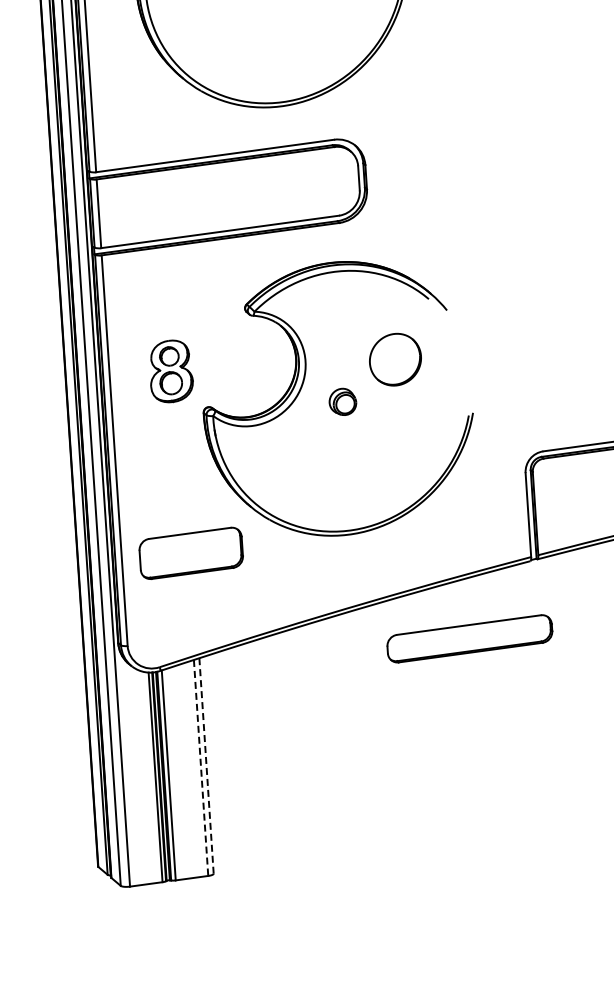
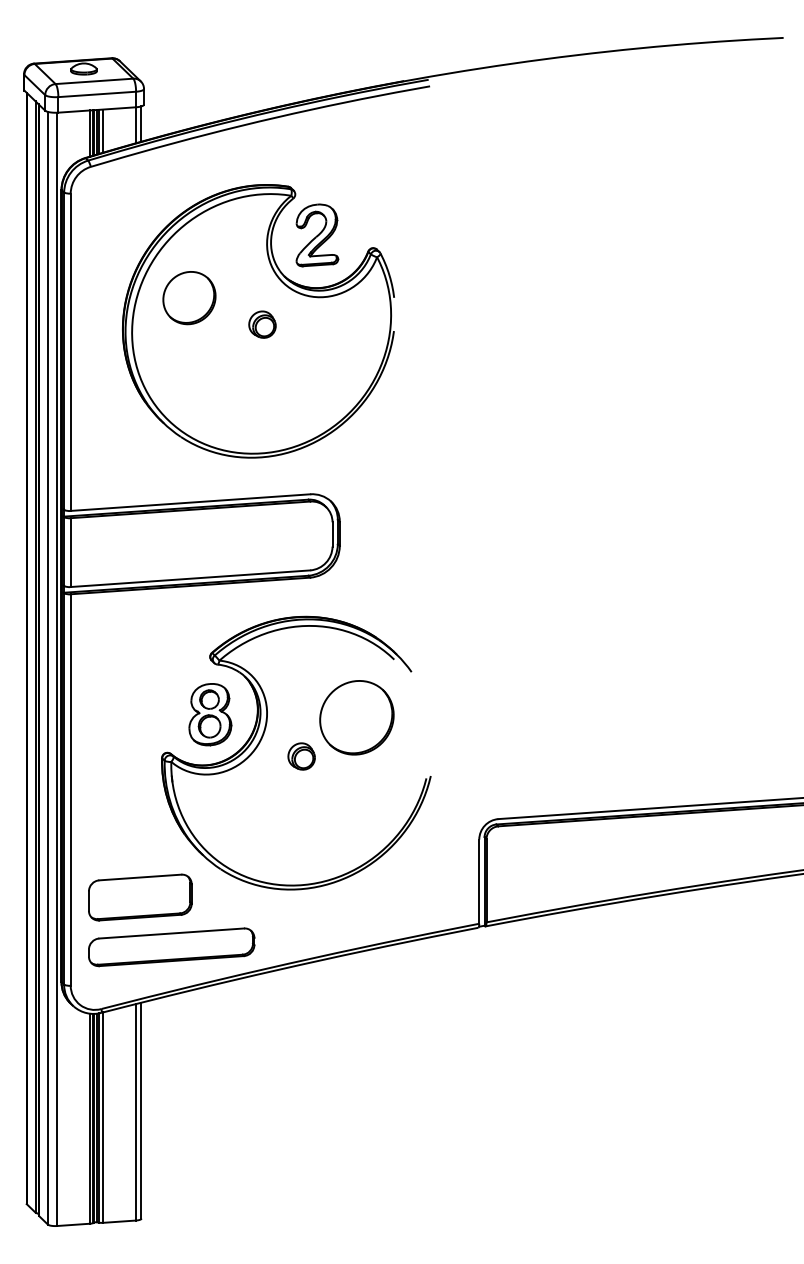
part: (395, 359) -> (356, 717), size x1.43
part: (171, 371) -> (210, 714), moved
part: (469, 639) -> (171, 947), moved
line: (206, 765) -> (141, 1110), dashed -> solid
line: (200, 768) -> (135, 1112), dashed -> solid

